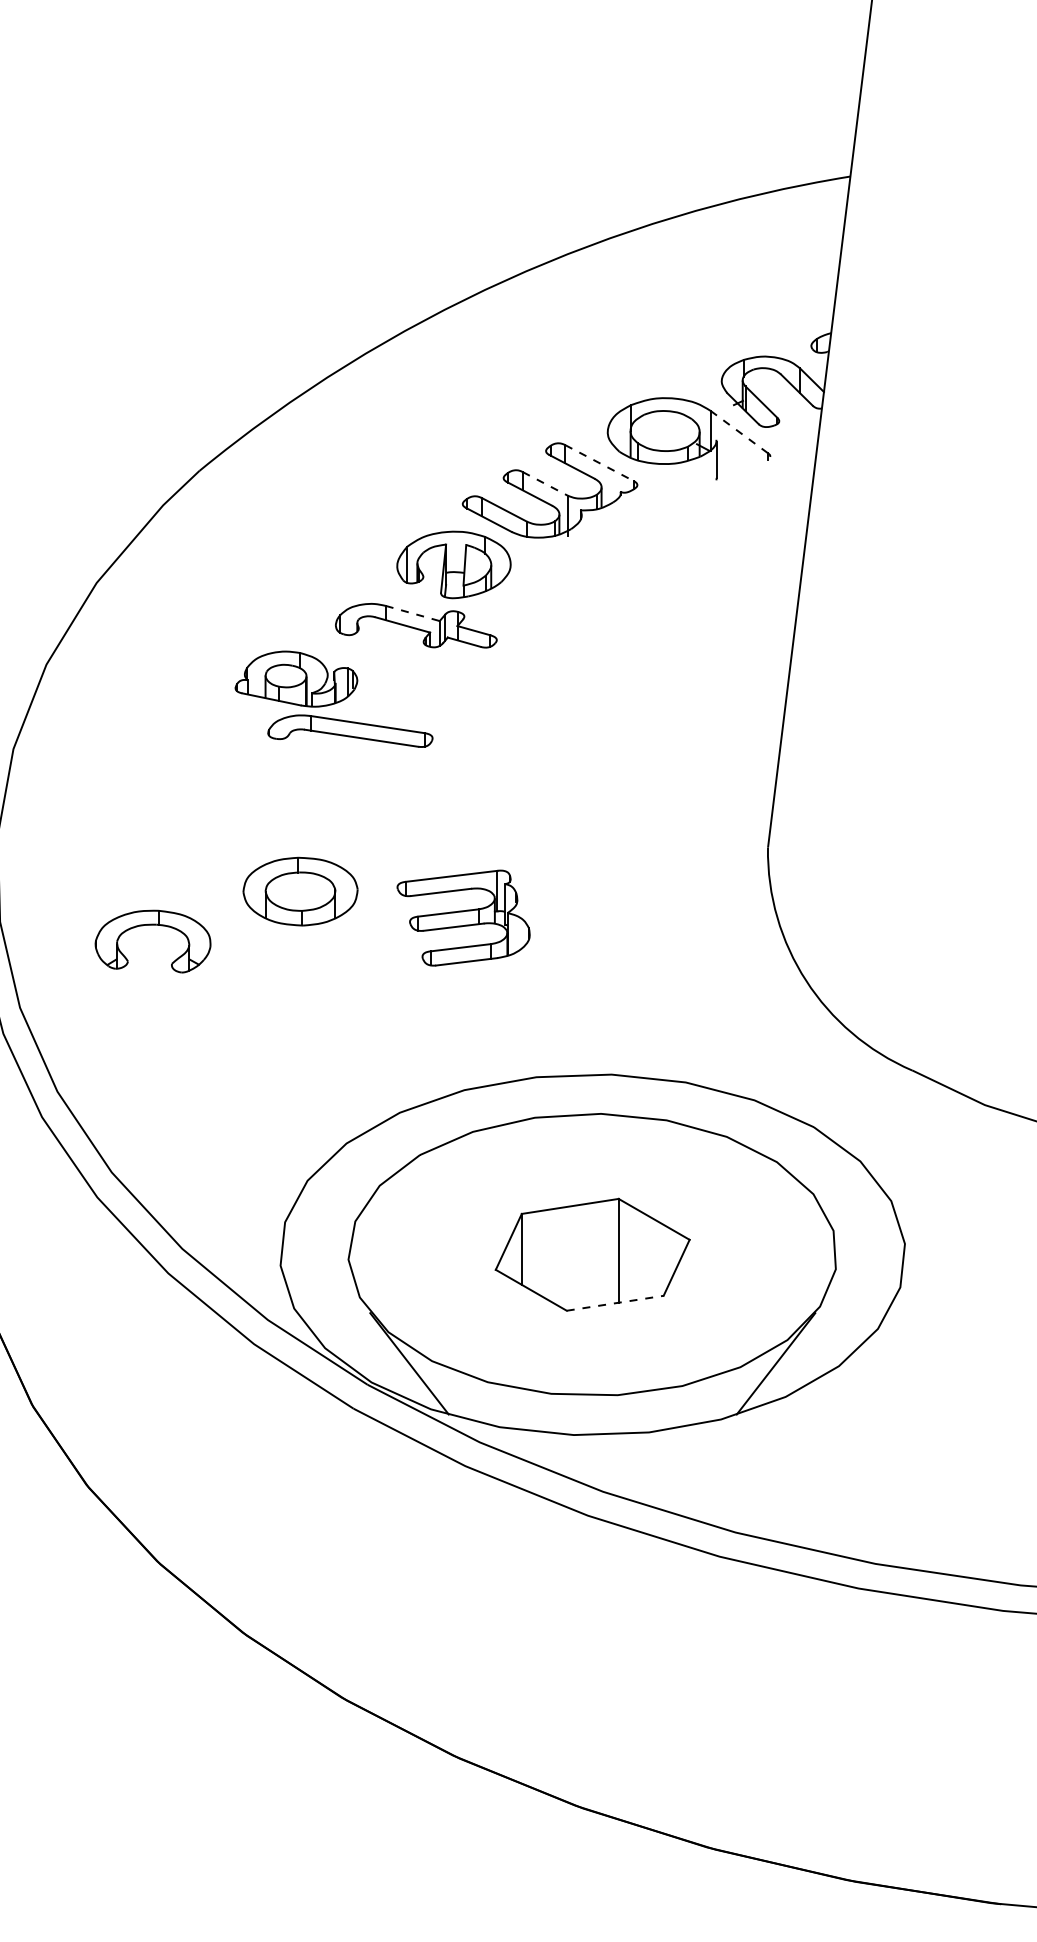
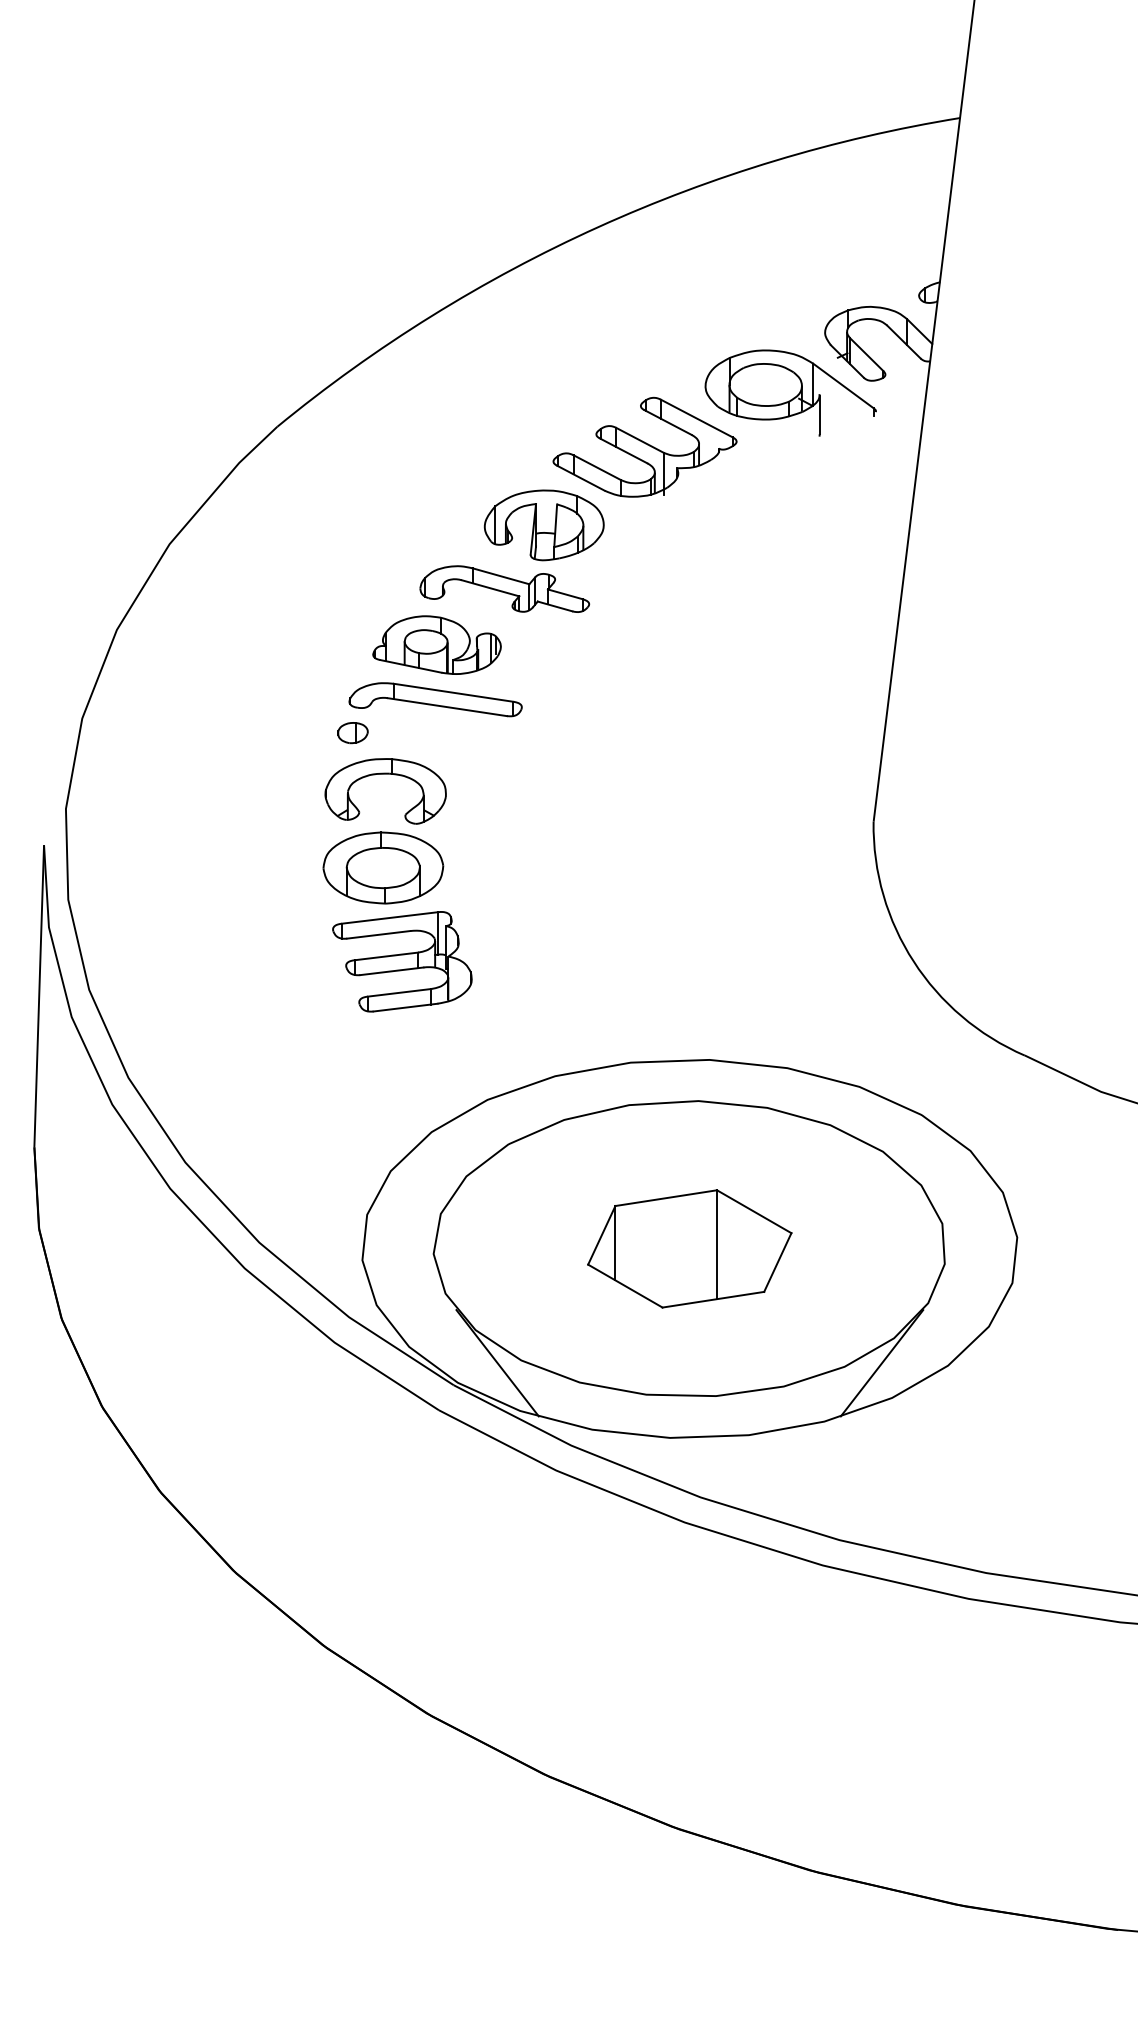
line: (739, 432) -> (843, 386), dashed -> solid
line: (600, 463) -> (697, 418), dashed -> solid
line: (544, 484) -> (639, 440), dashed -> solid
line: (413, 613) -> (501, 576), dashed -> solid
part: (295, 678) -> (436, 644), moved
part: (271, 763) -> (352, 733), added
part: (463, 917) -> (402, 961), moved
part: (152, 925) -> (385, 774), moved
line: (615, 1303) -> (713, 1299), dashed -> solid

